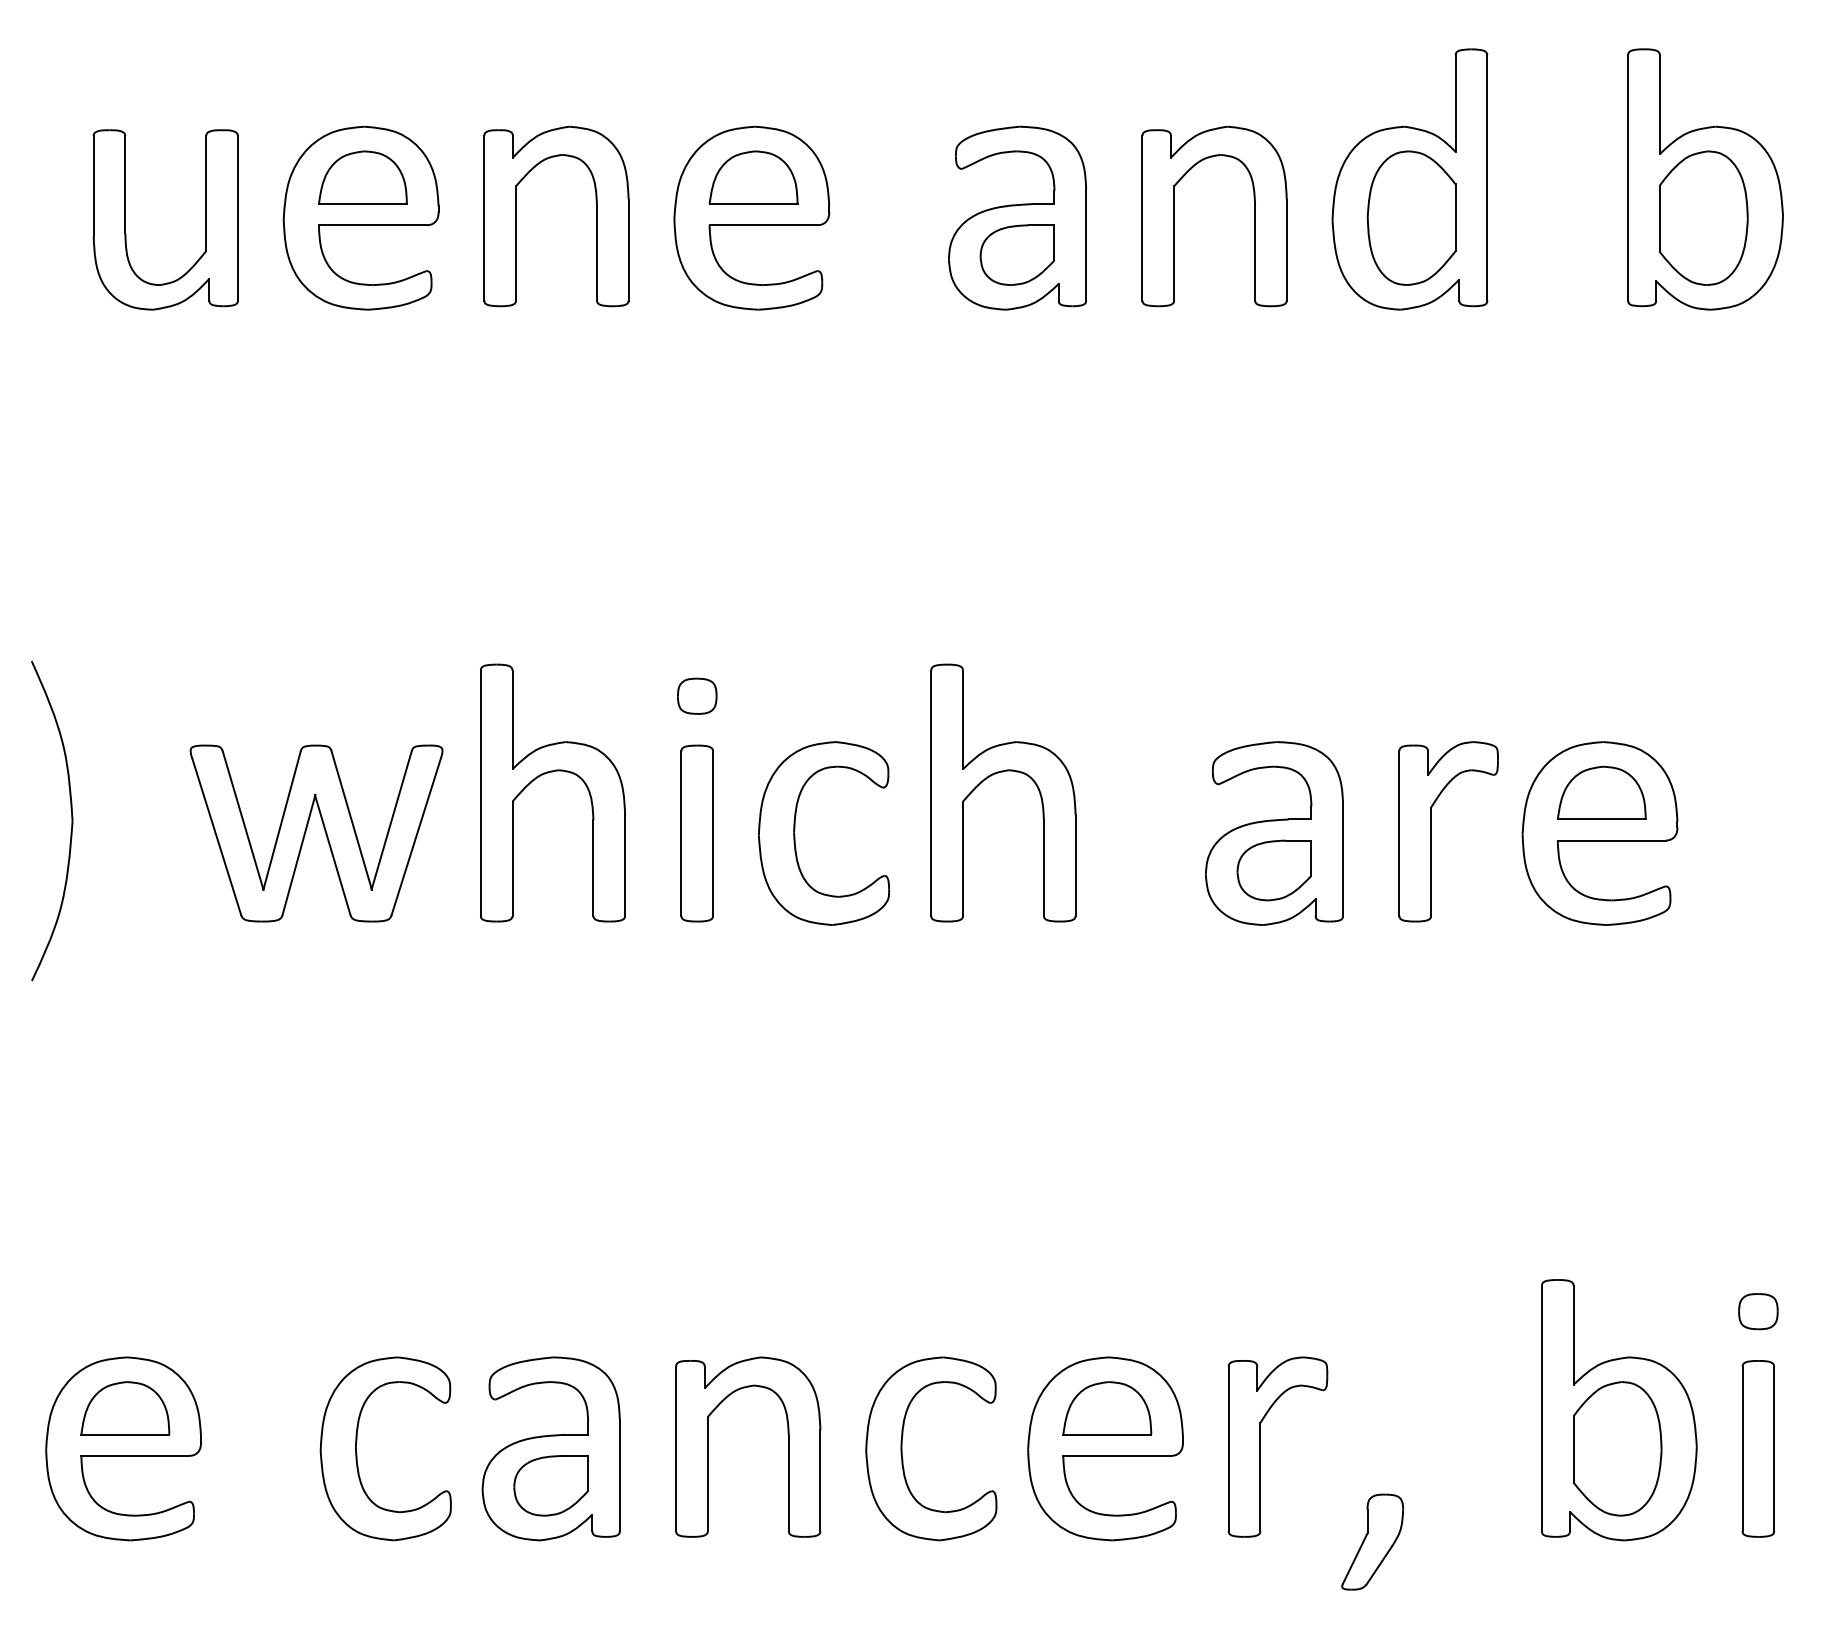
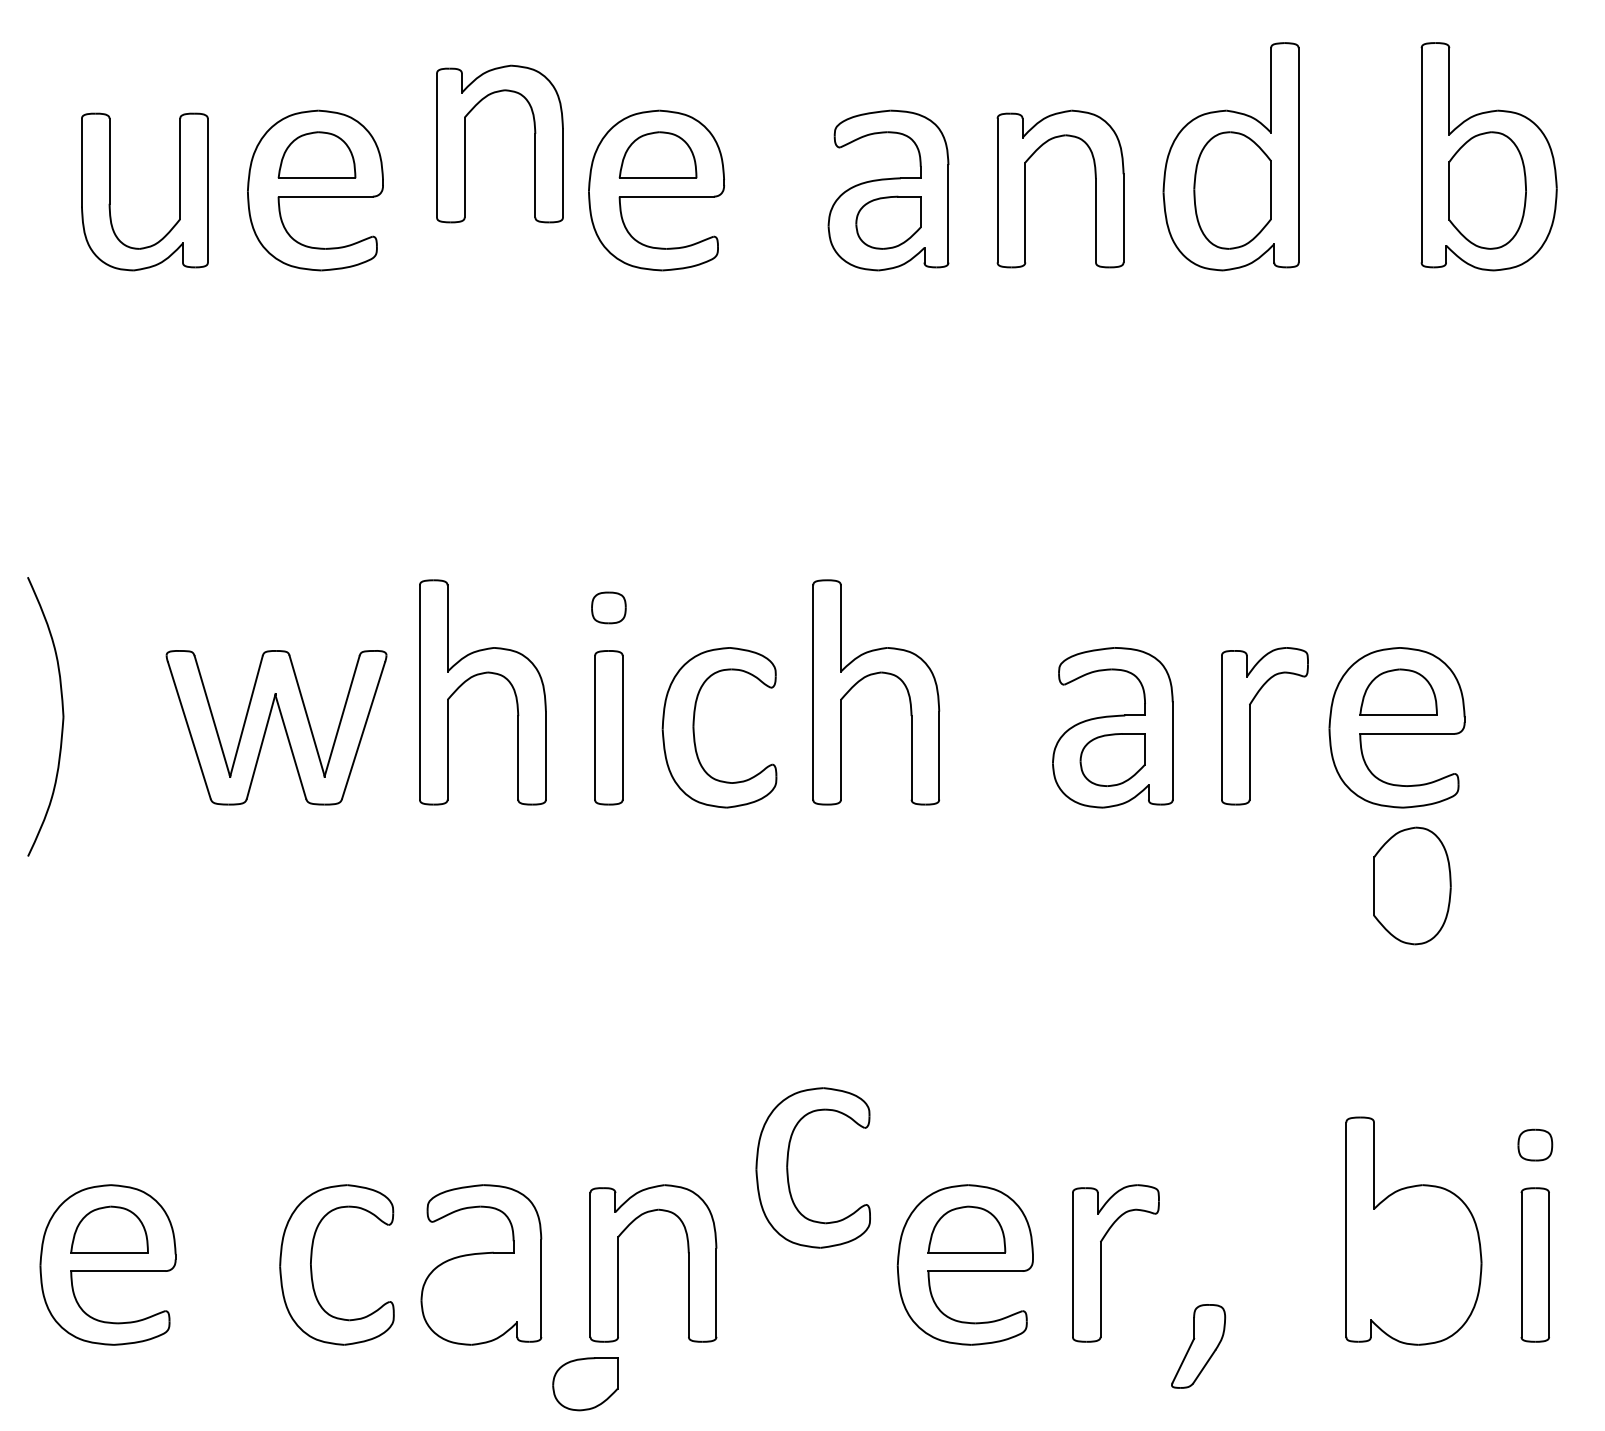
part: (516, 215) -> (465, 143), moved
part: (902, 1448) -> (788, 1167), moved
part: (1617, 1448) -> (1412, 885), moved
part: (551, 1486) -> (585, 1384), moved

